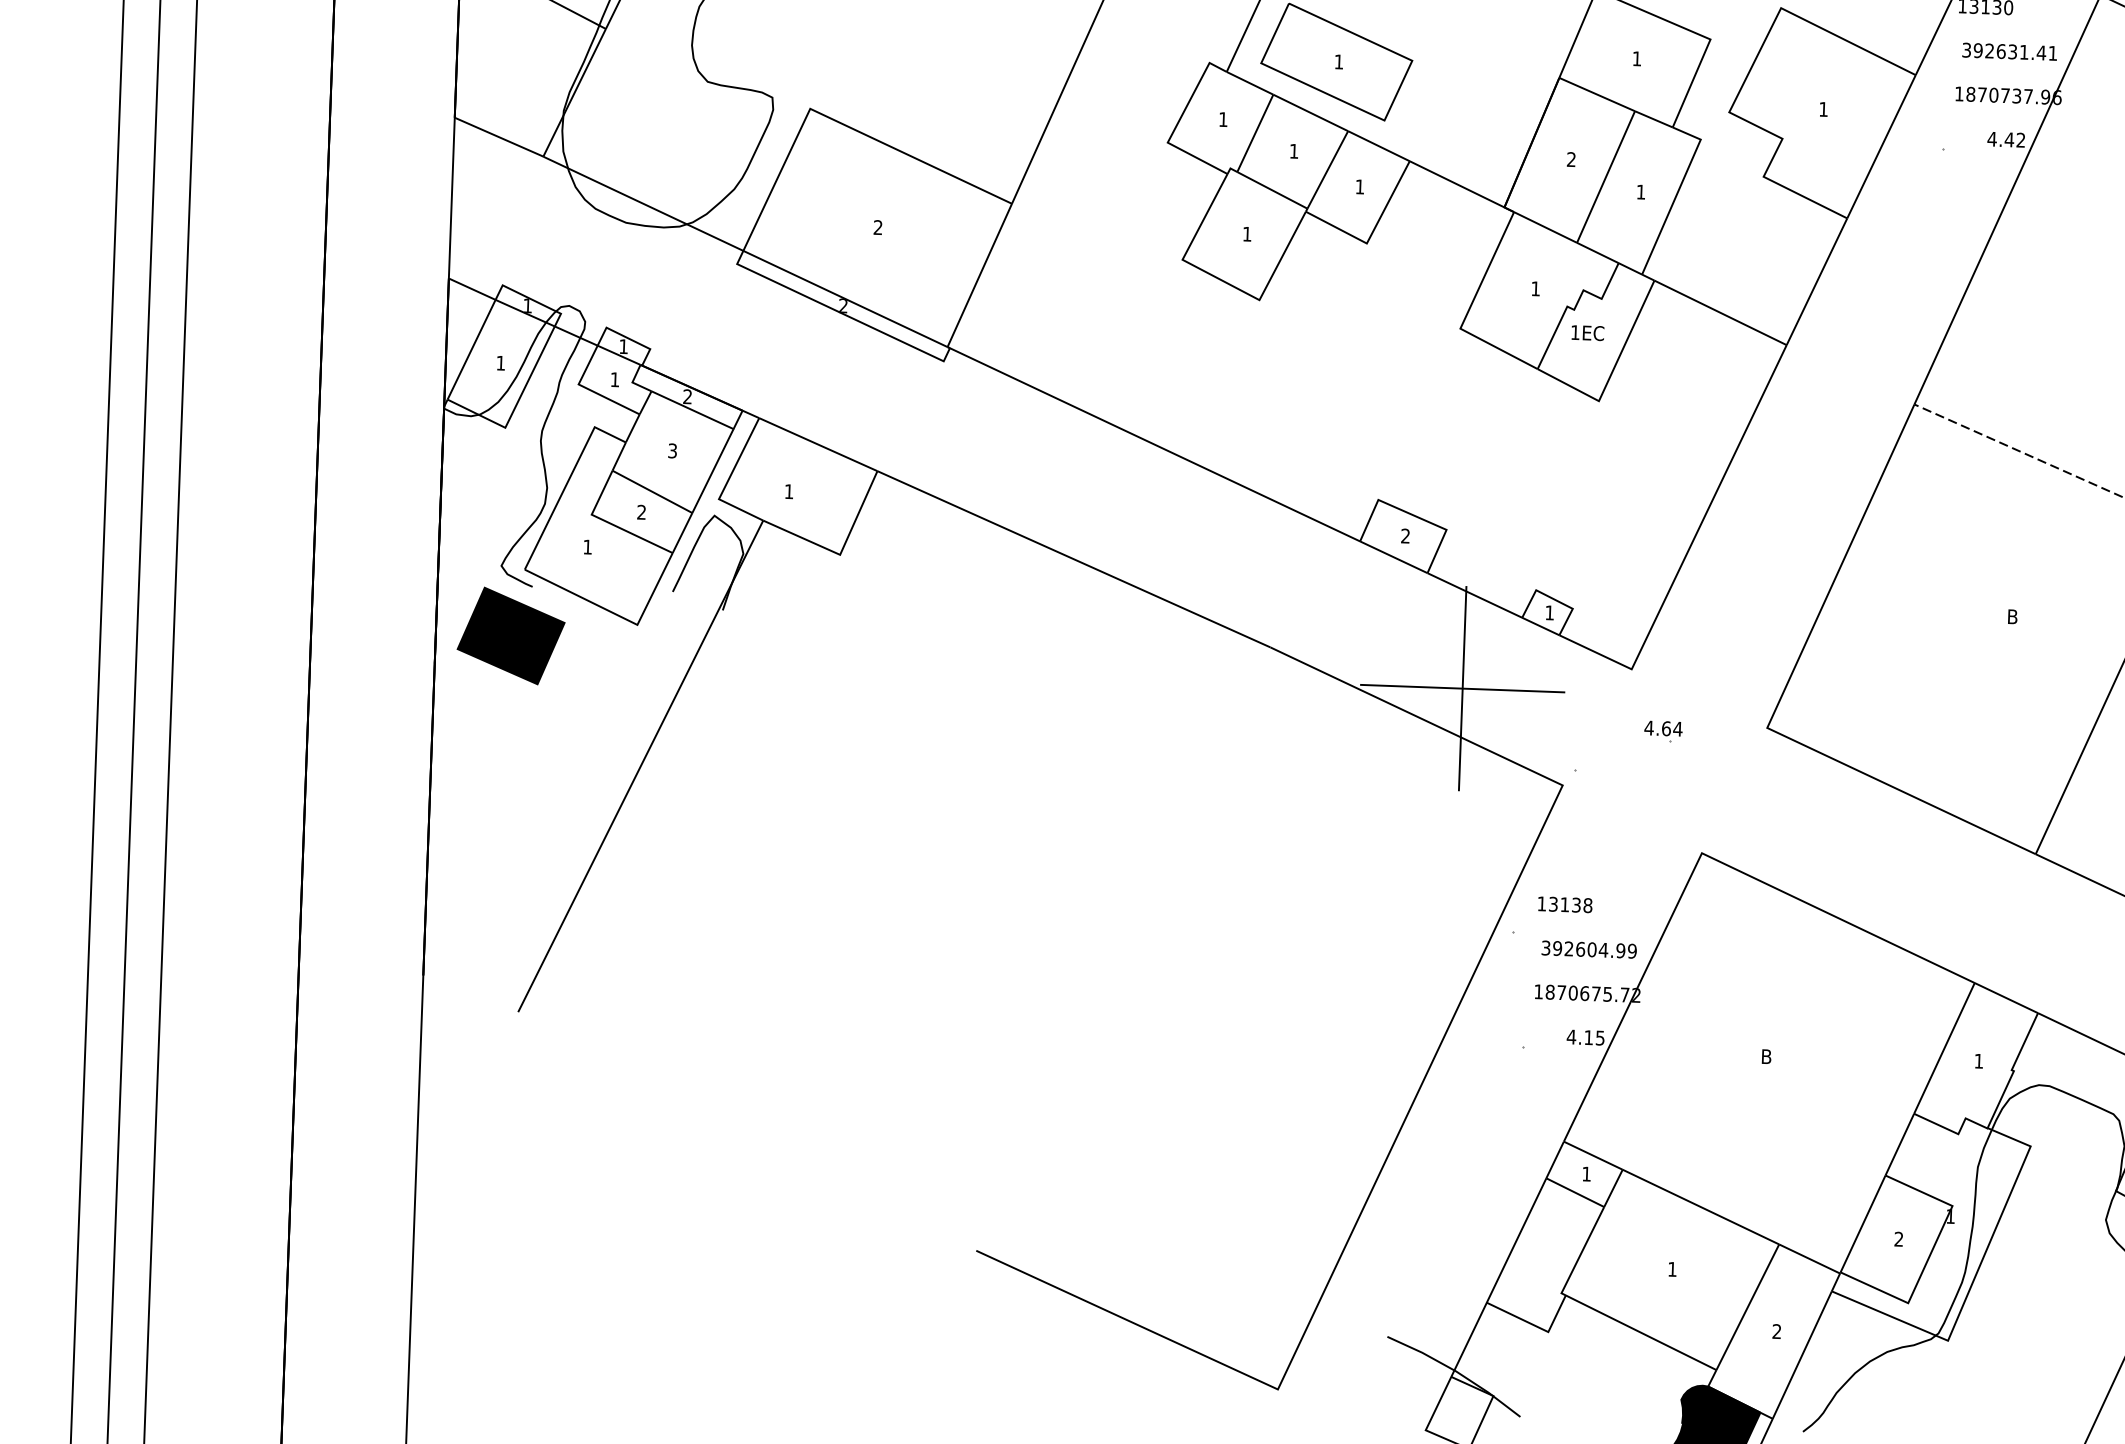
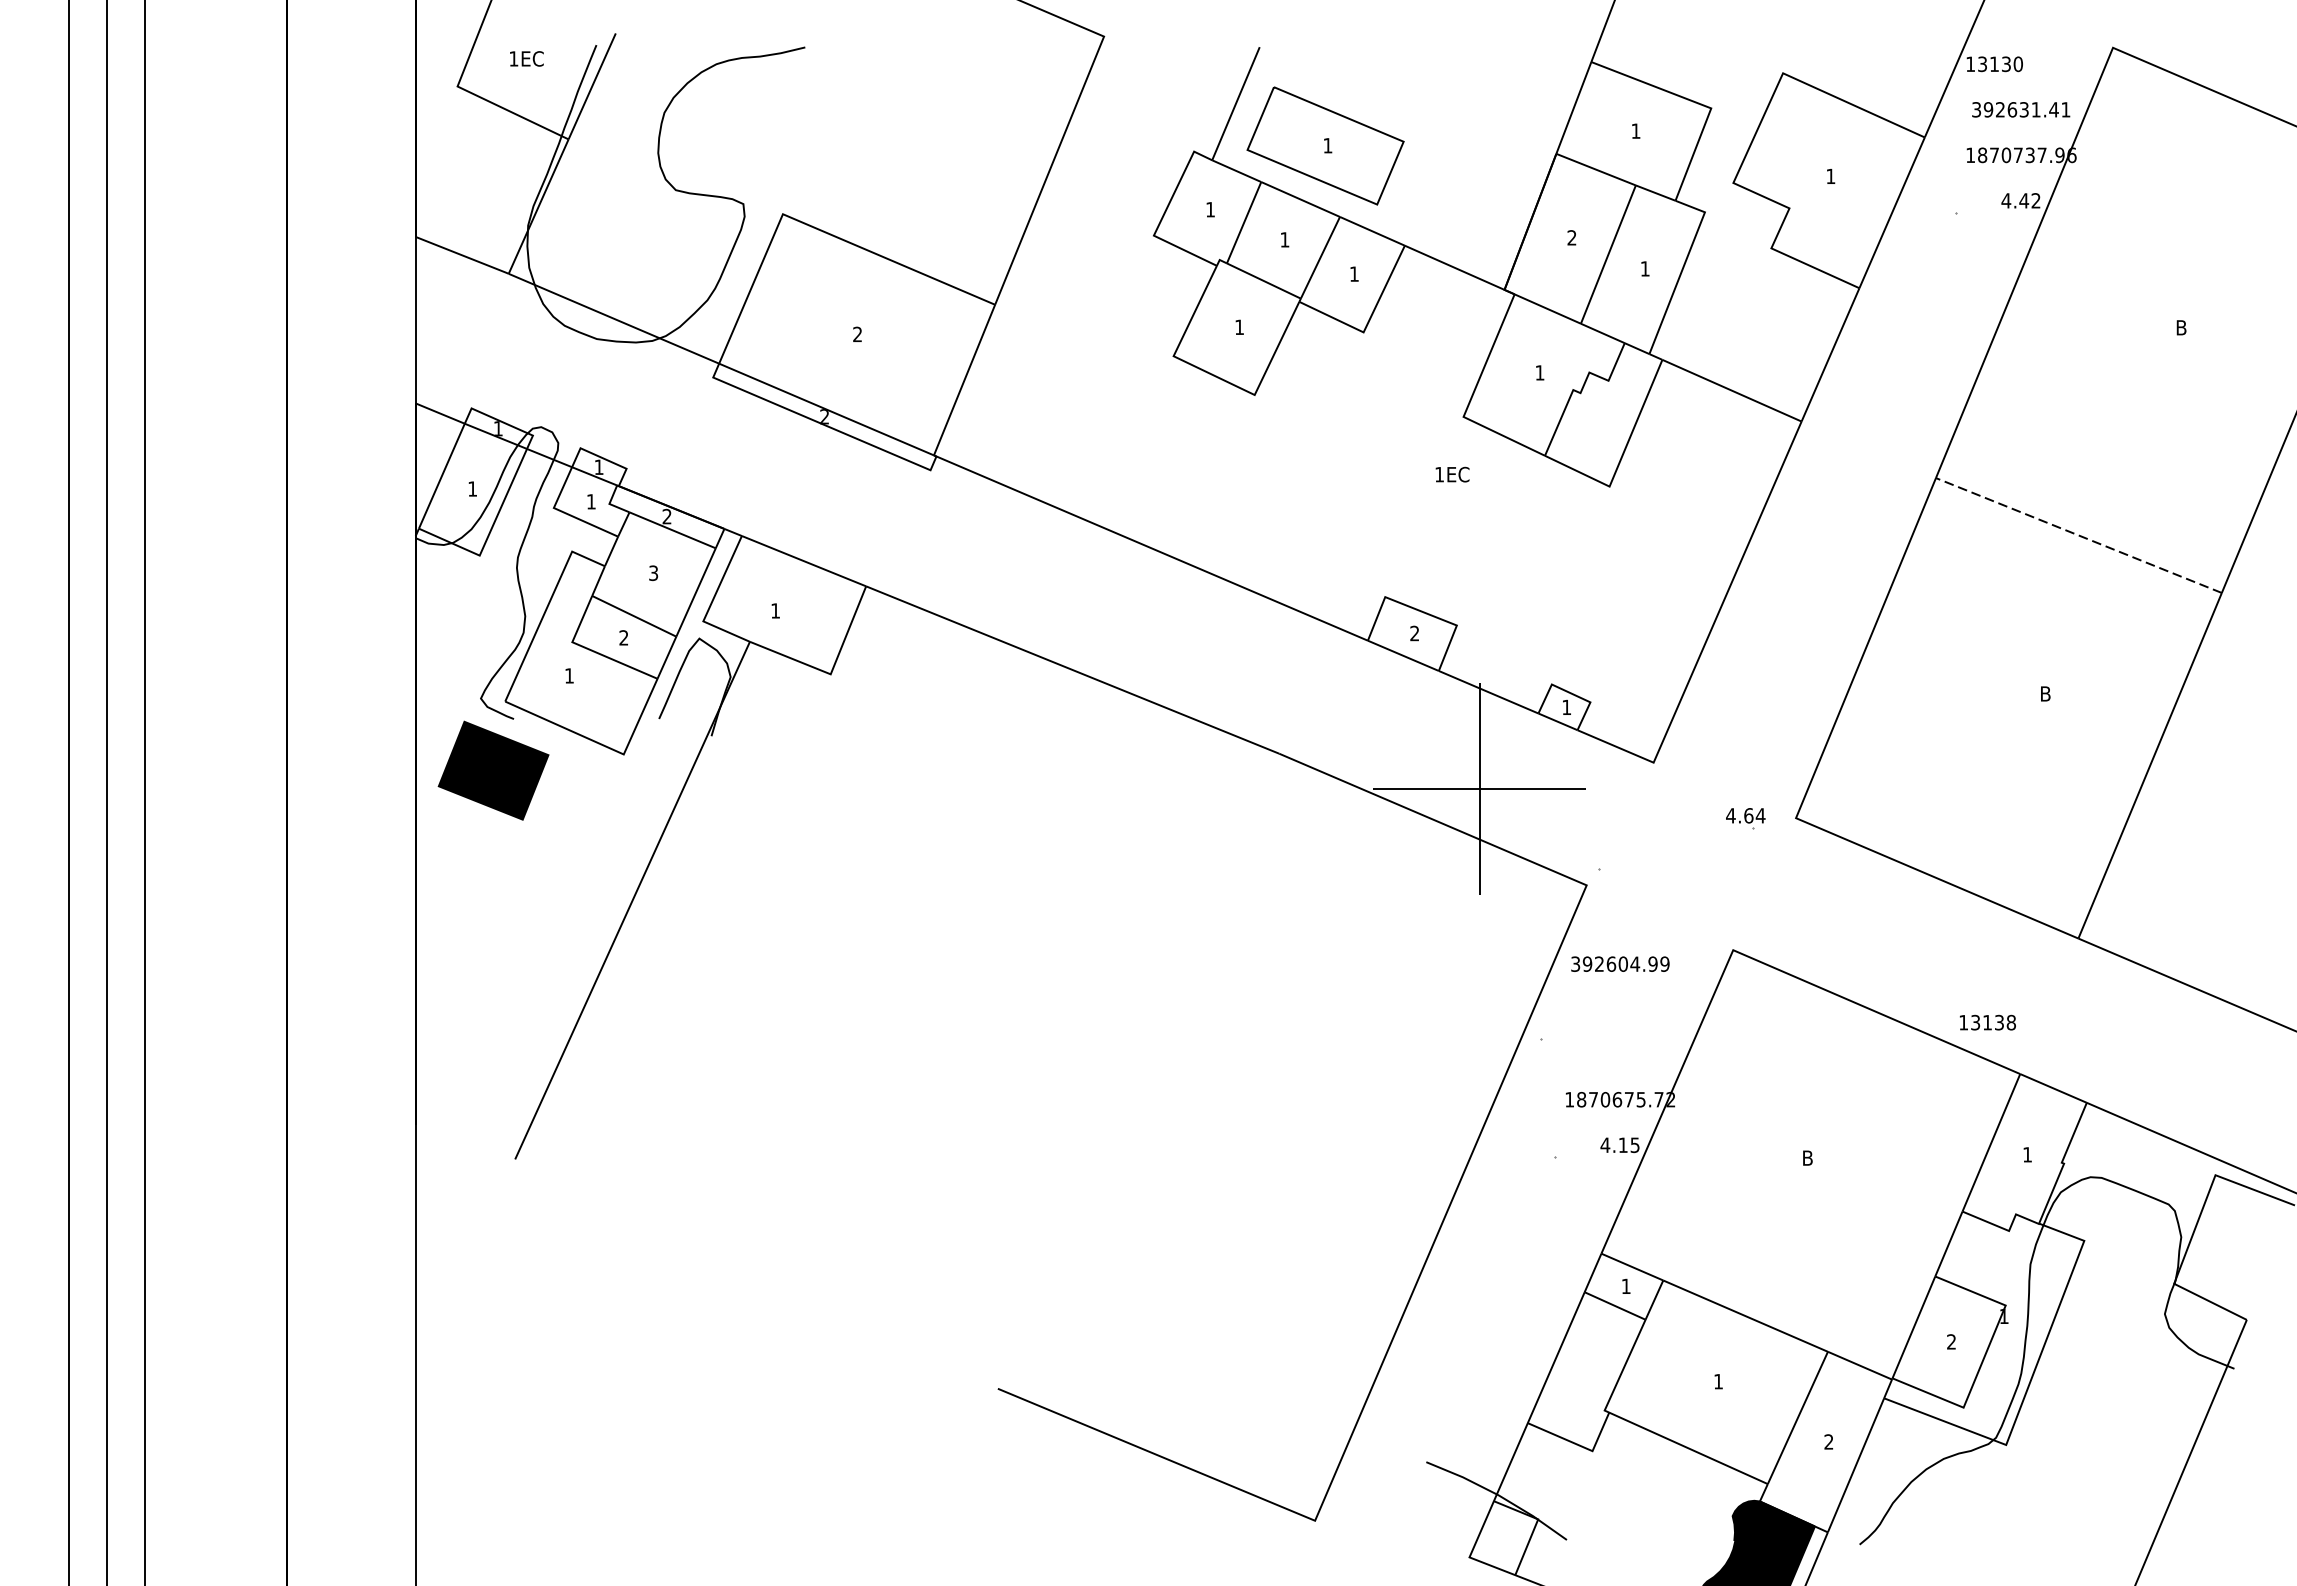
text: (1587, 332) -> (1452, 474), moved
part: (1663, 731) -> (1745, 818), moved
text: (1564, 904) -> (1987, 1022), moved
text: (1589, 949) -> (1620, 963), moved

